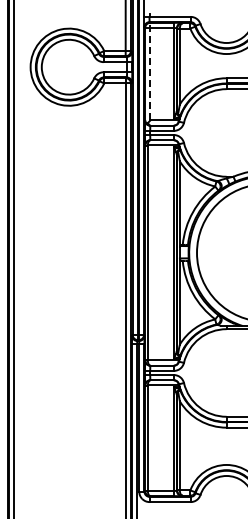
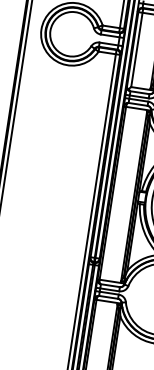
line: (150, 71) -> (137, 47), dashed -> solid

